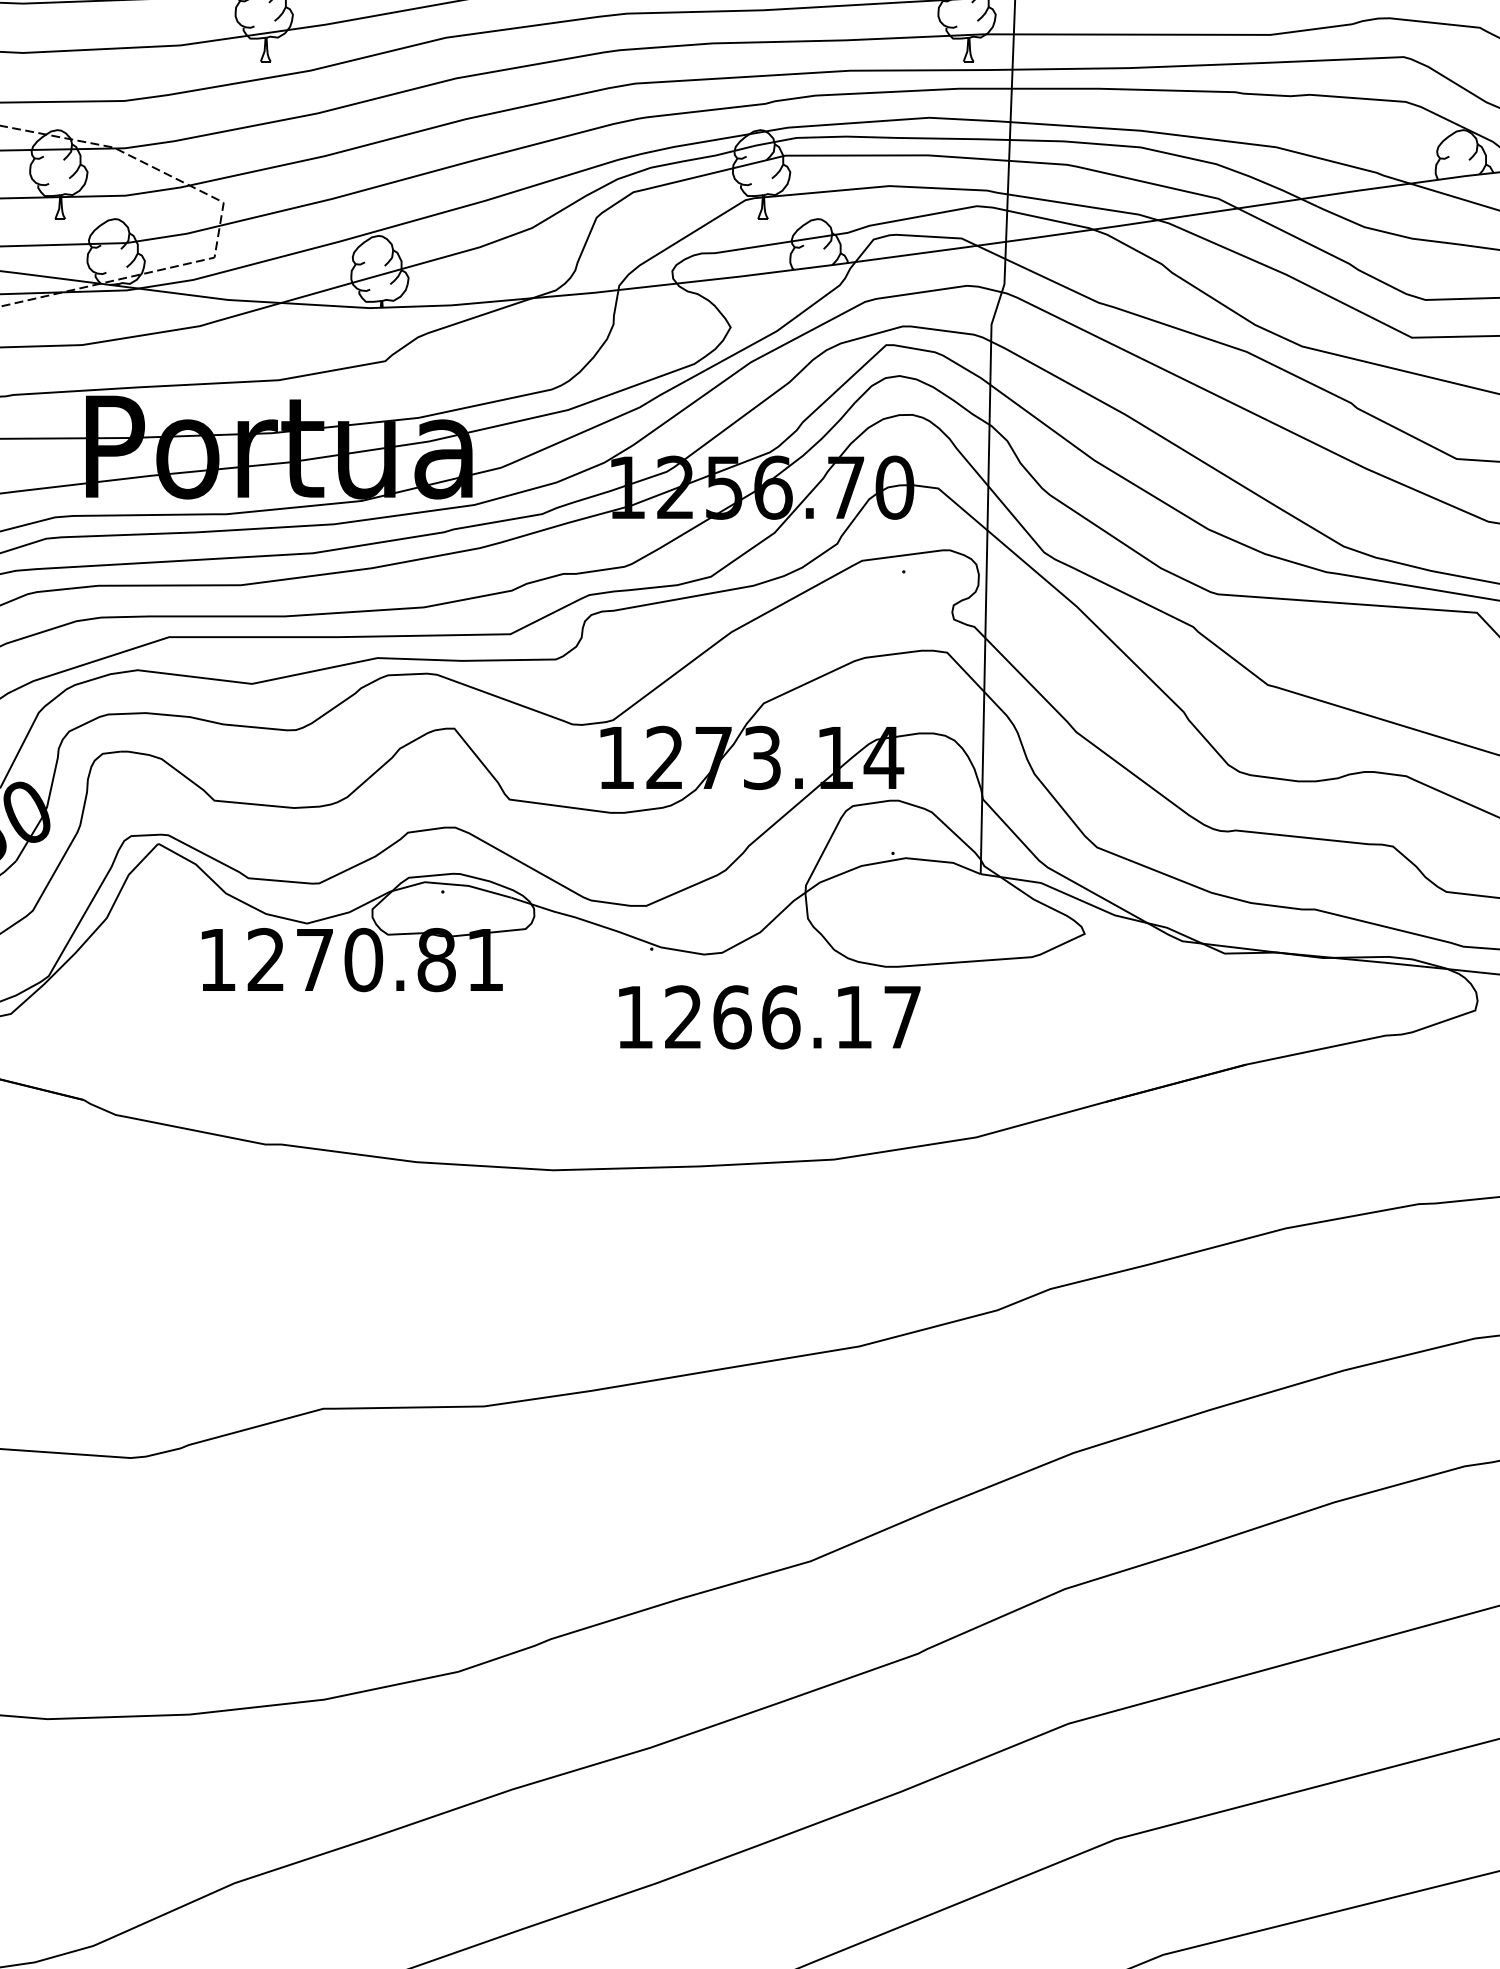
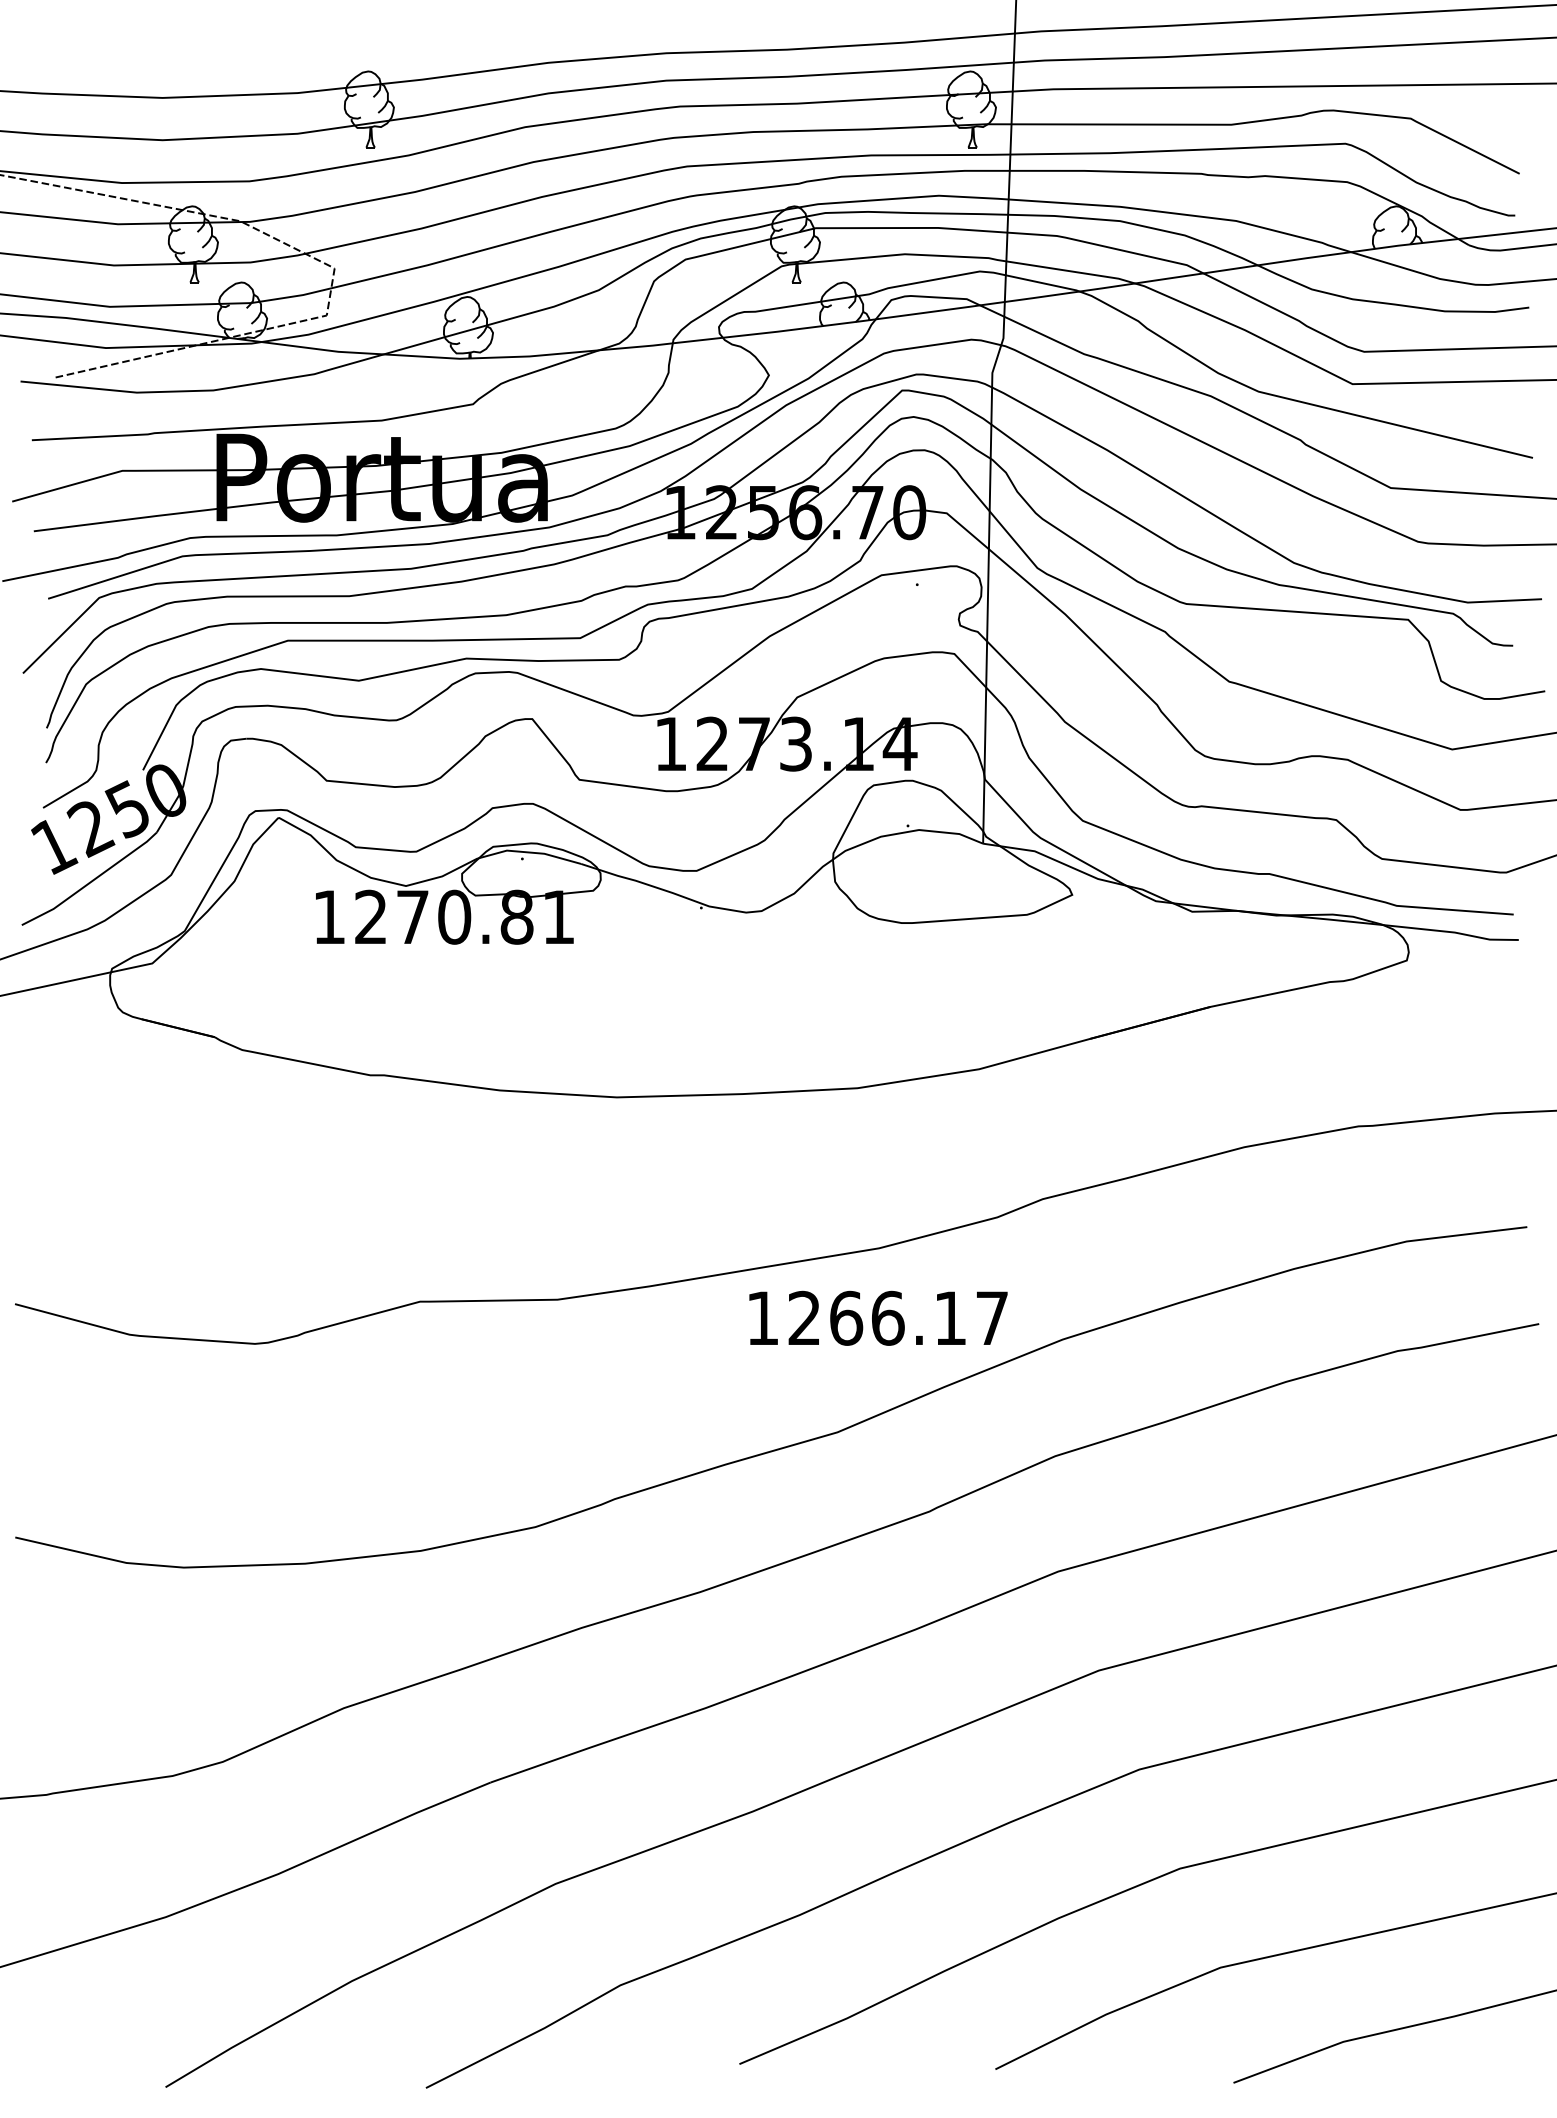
text: (769, 1016) -> (878, 1317), moved

